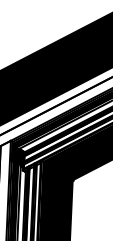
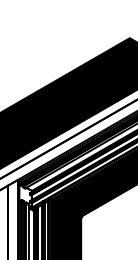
fill: (18, 156) -> (25, 195), removed

